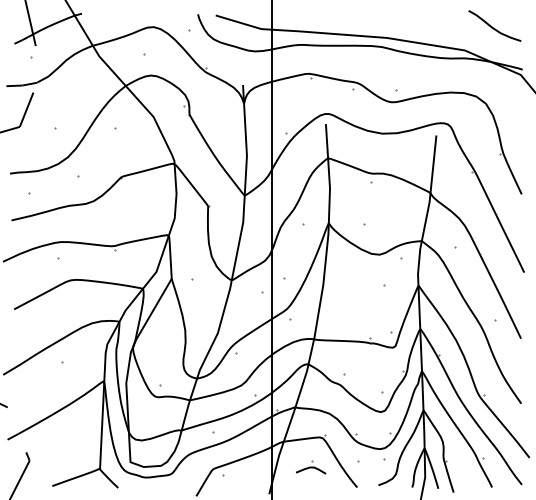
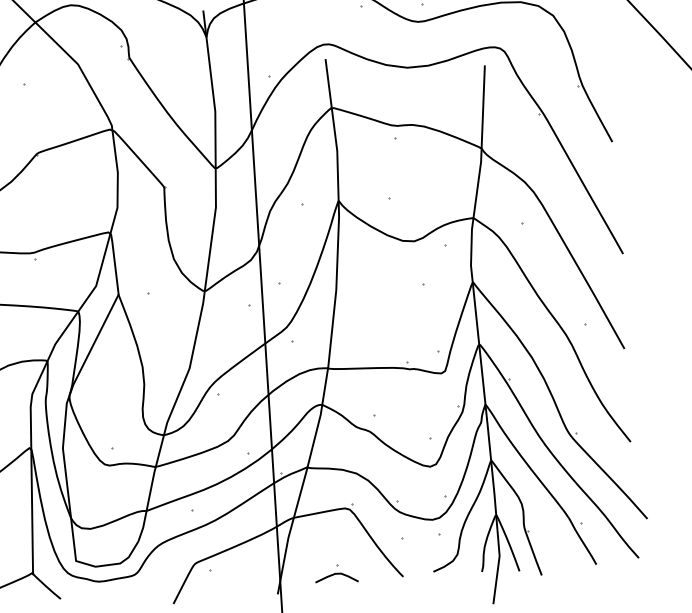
part: (311, 467) -> (337, 573), moved

